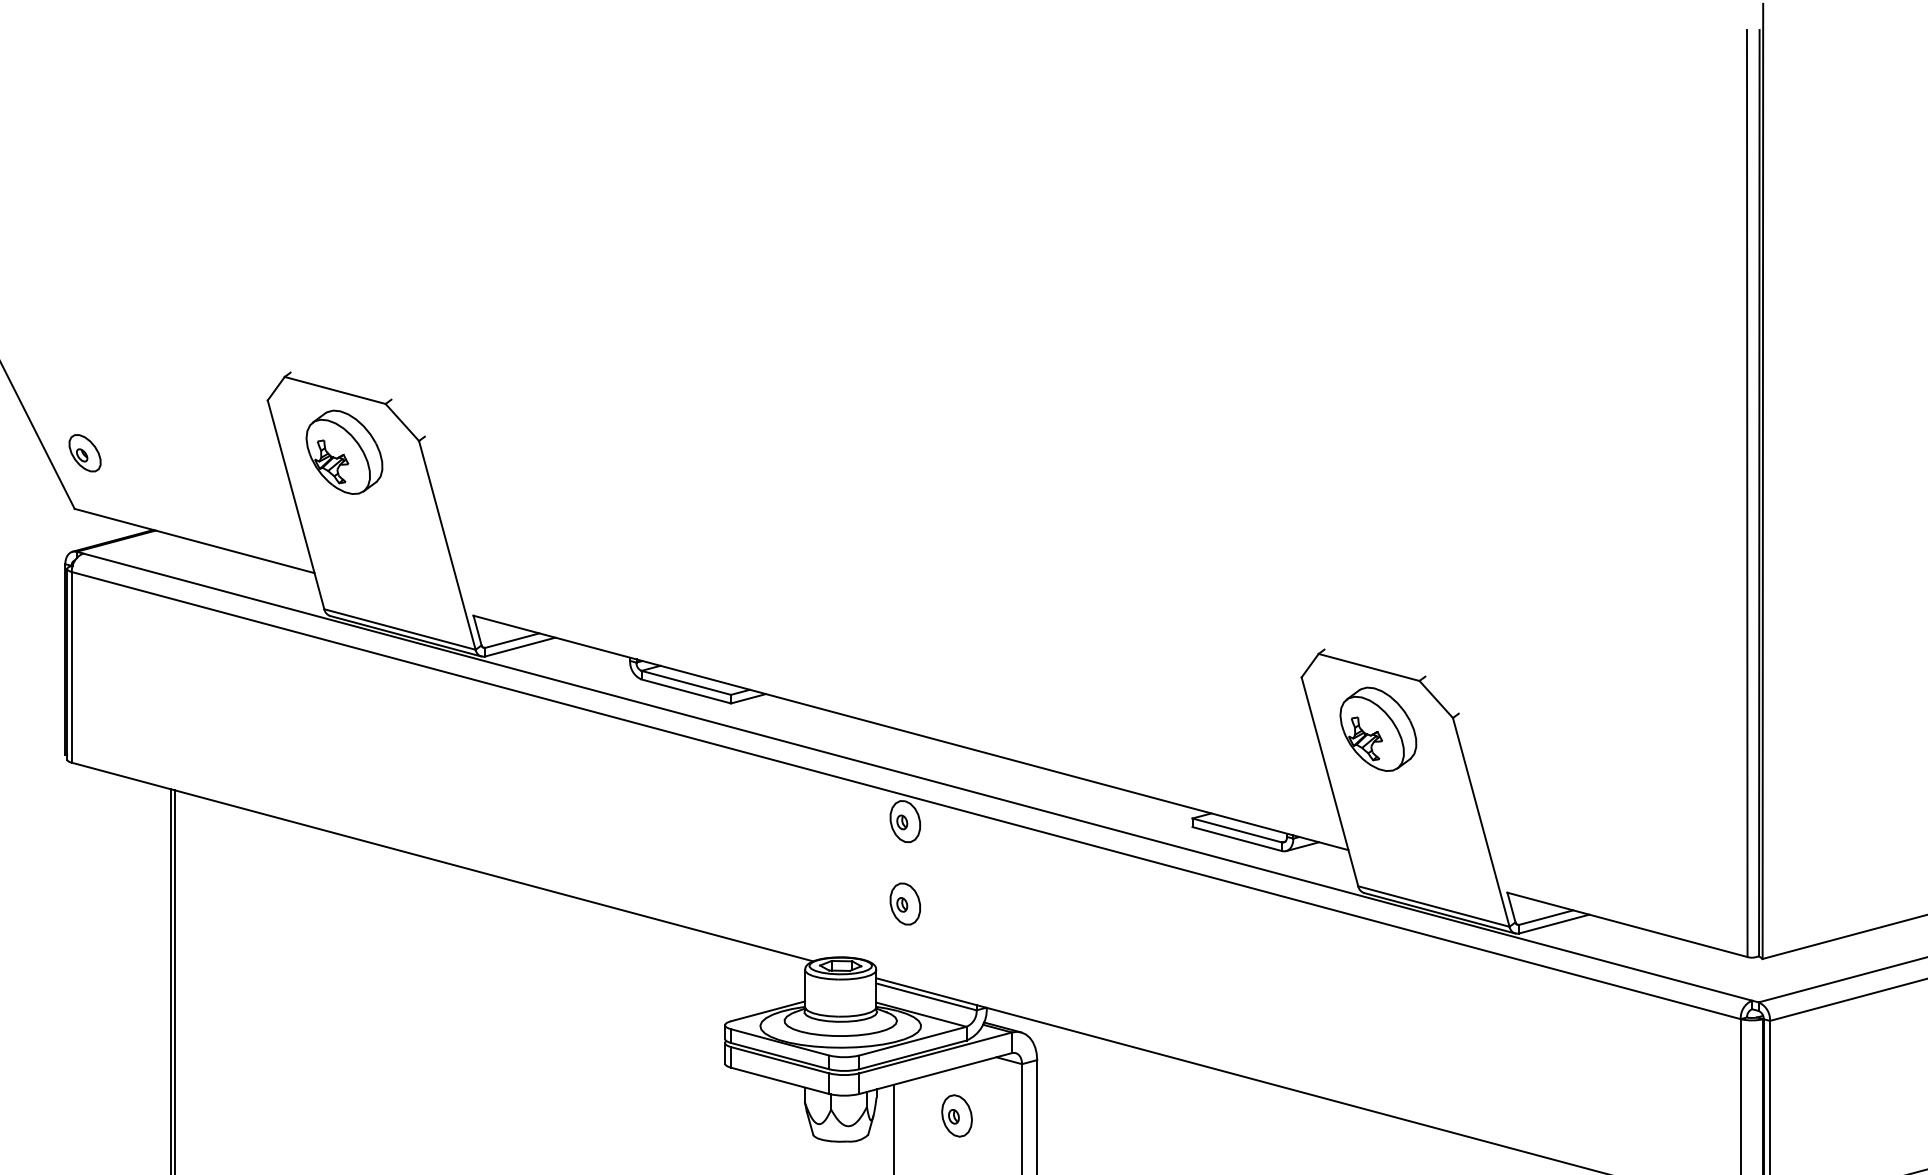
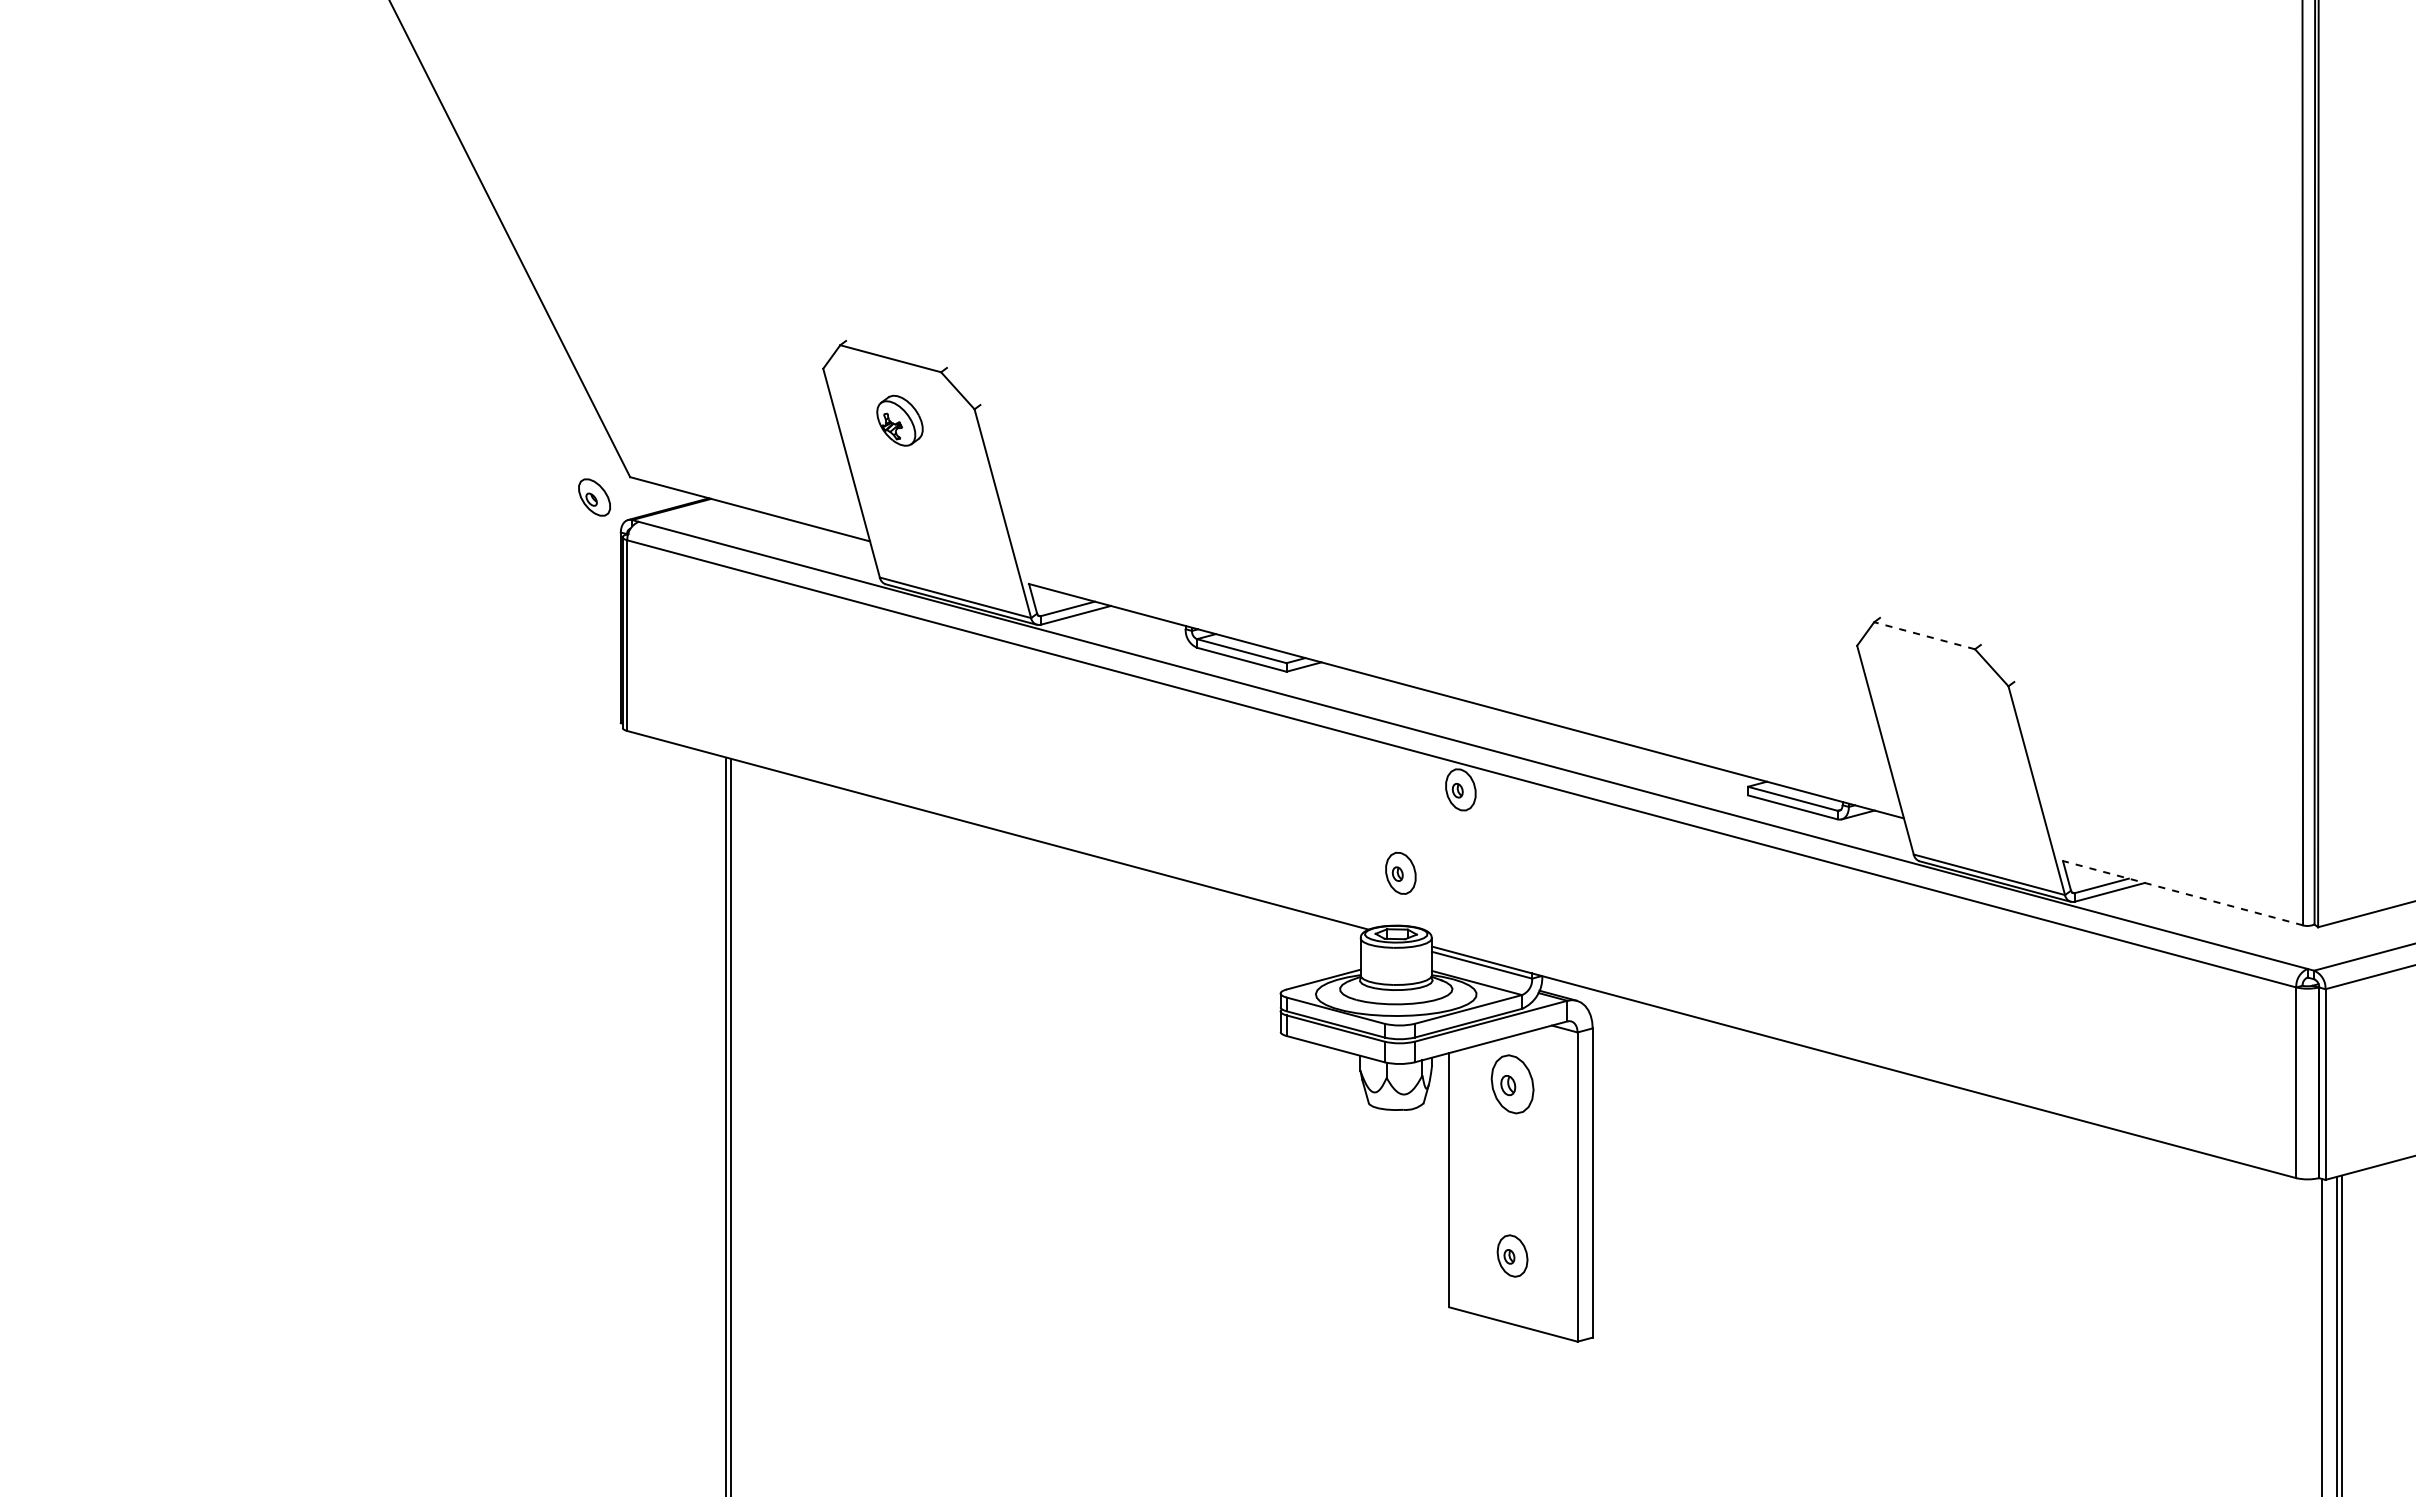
part: (343, 452) -> (899, 420), size x0.6
part: (84, 453) -> (594, 497), moved
line: (1368, 667) -> (1924, 635), solid -> dashed
part: (1377, 729) -> (1933, 697), removed
part: (904, 903) -> (1400, 872), moved
line: (1626, 925) -> (2182, 893), solid -> dashed
part: (956, 1115) -> (1512, 1083), size x1.4

